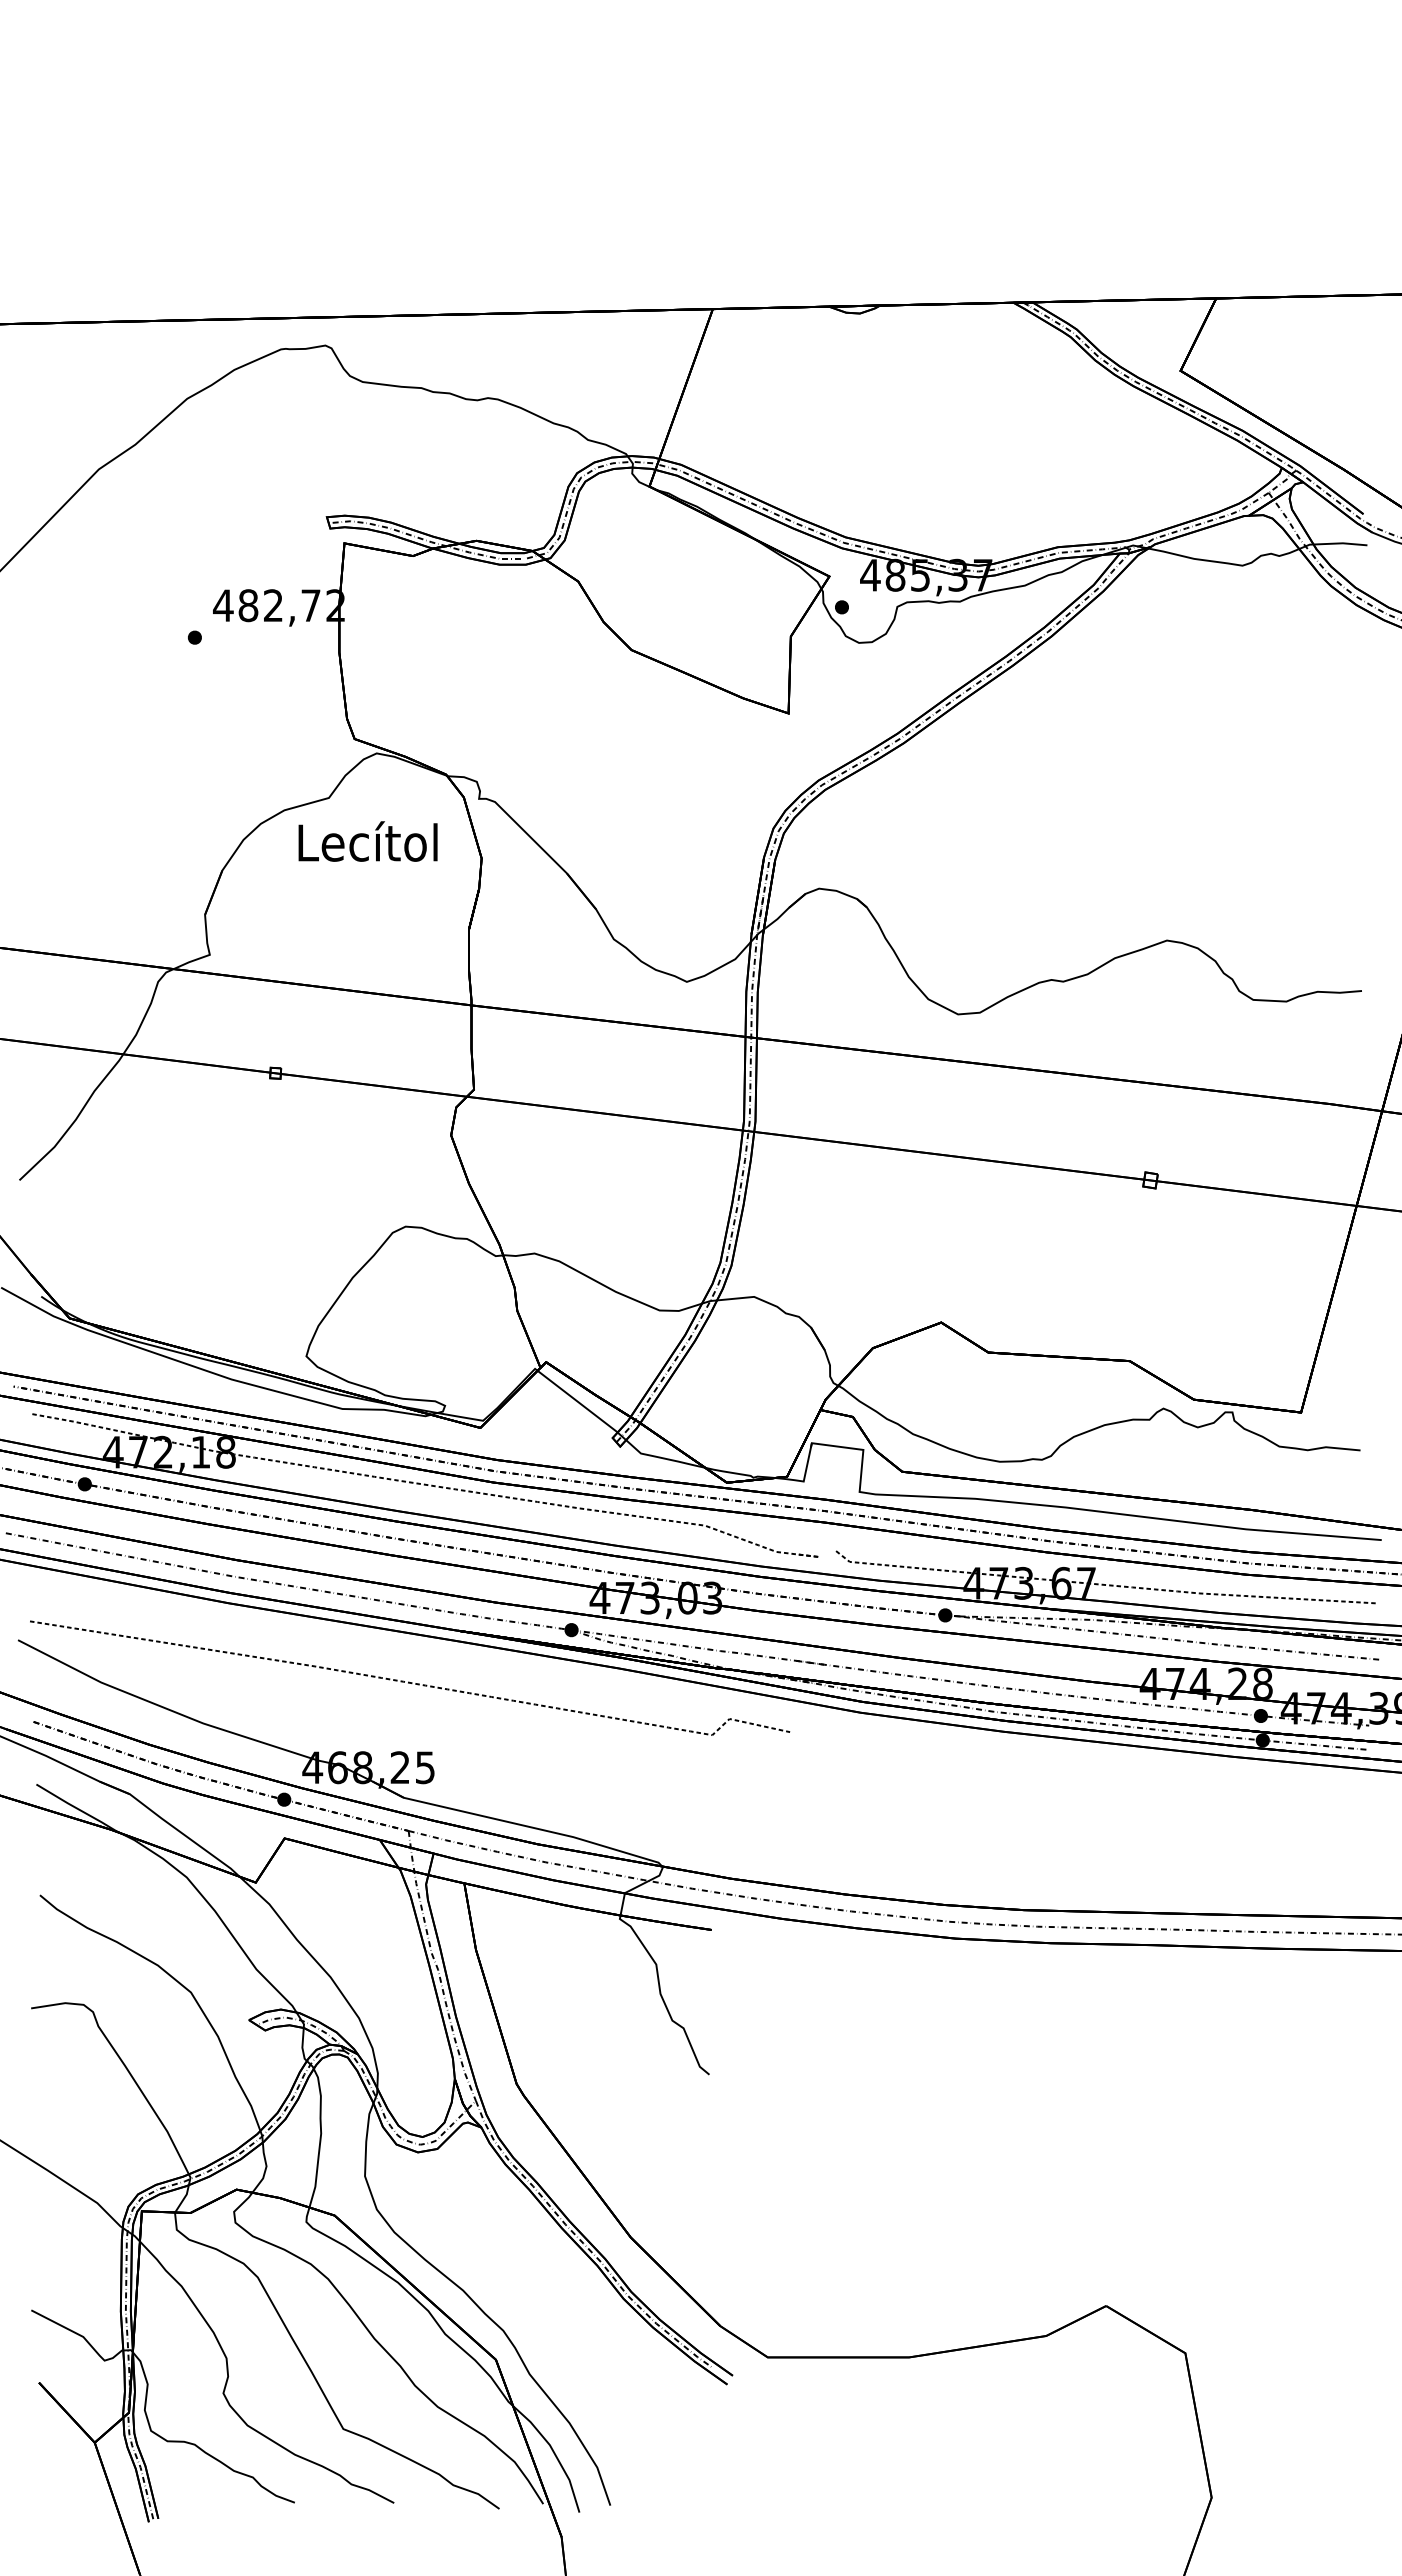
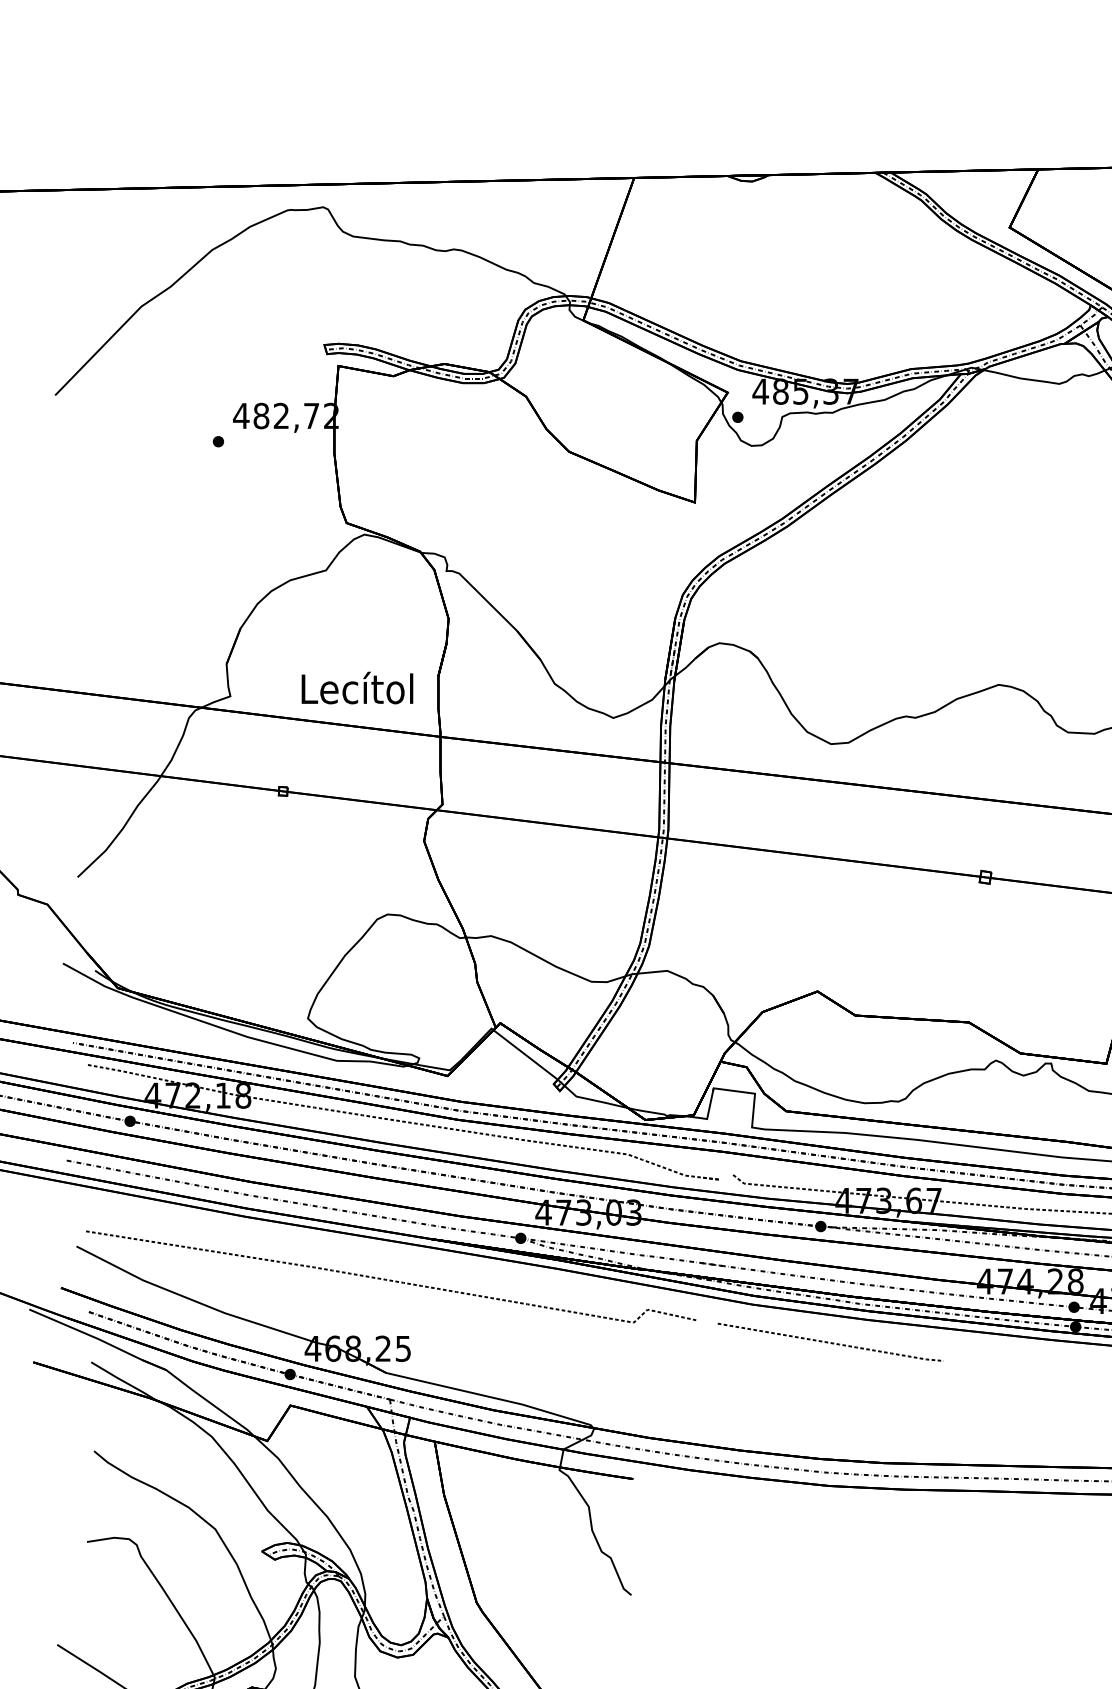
text: (367, 841) -> (356, 688), moved
curve: (957, 1759) -> (830, 1342), added

